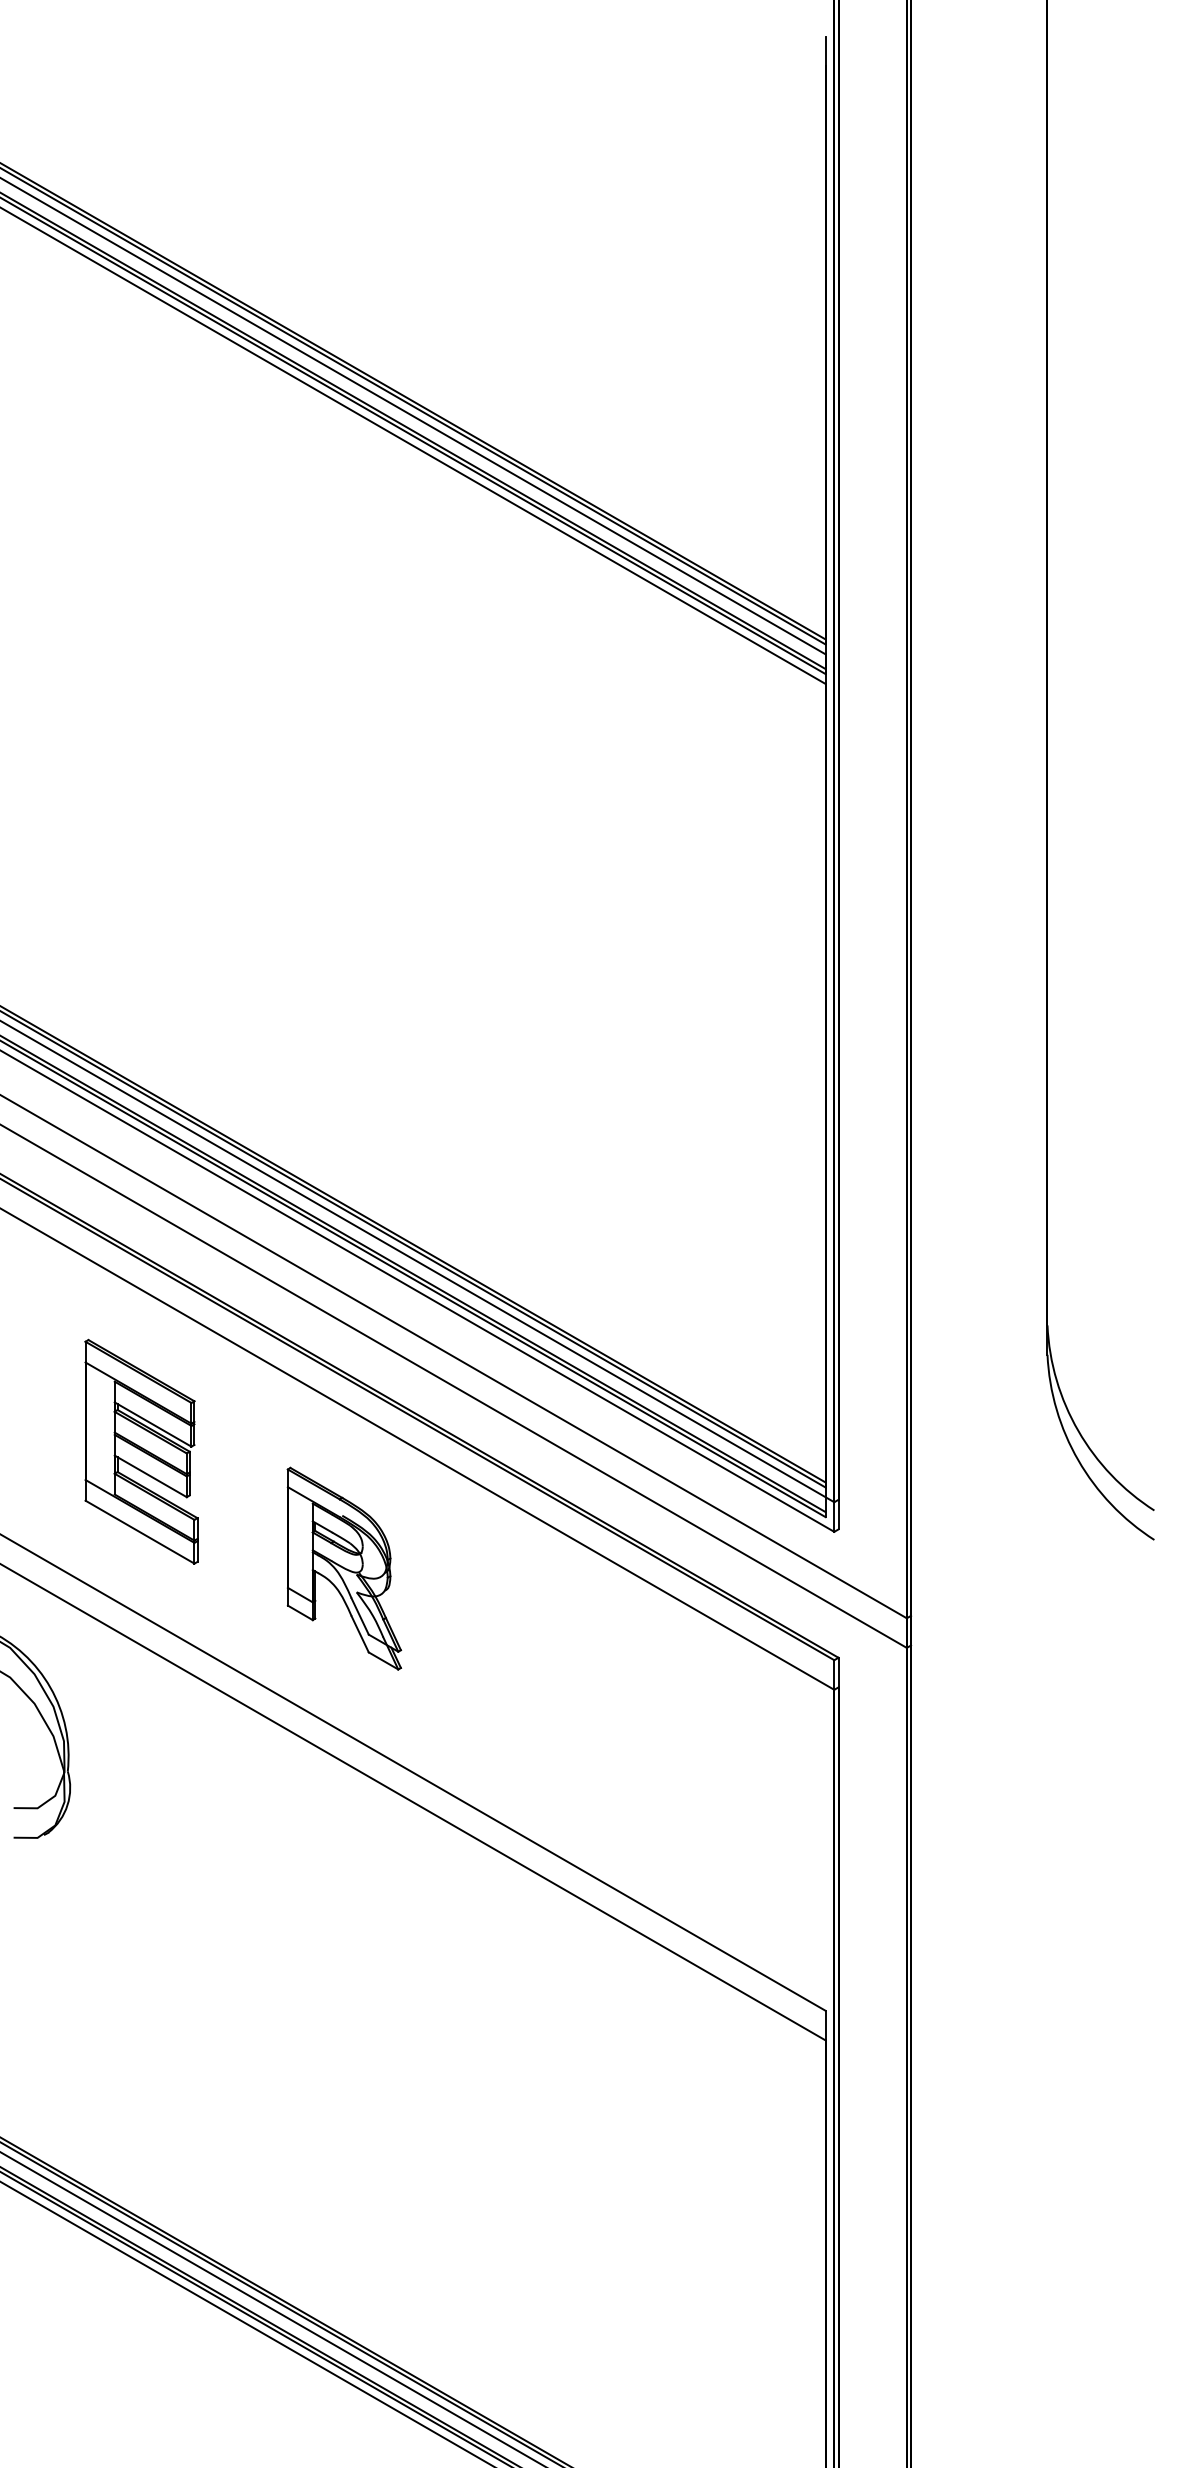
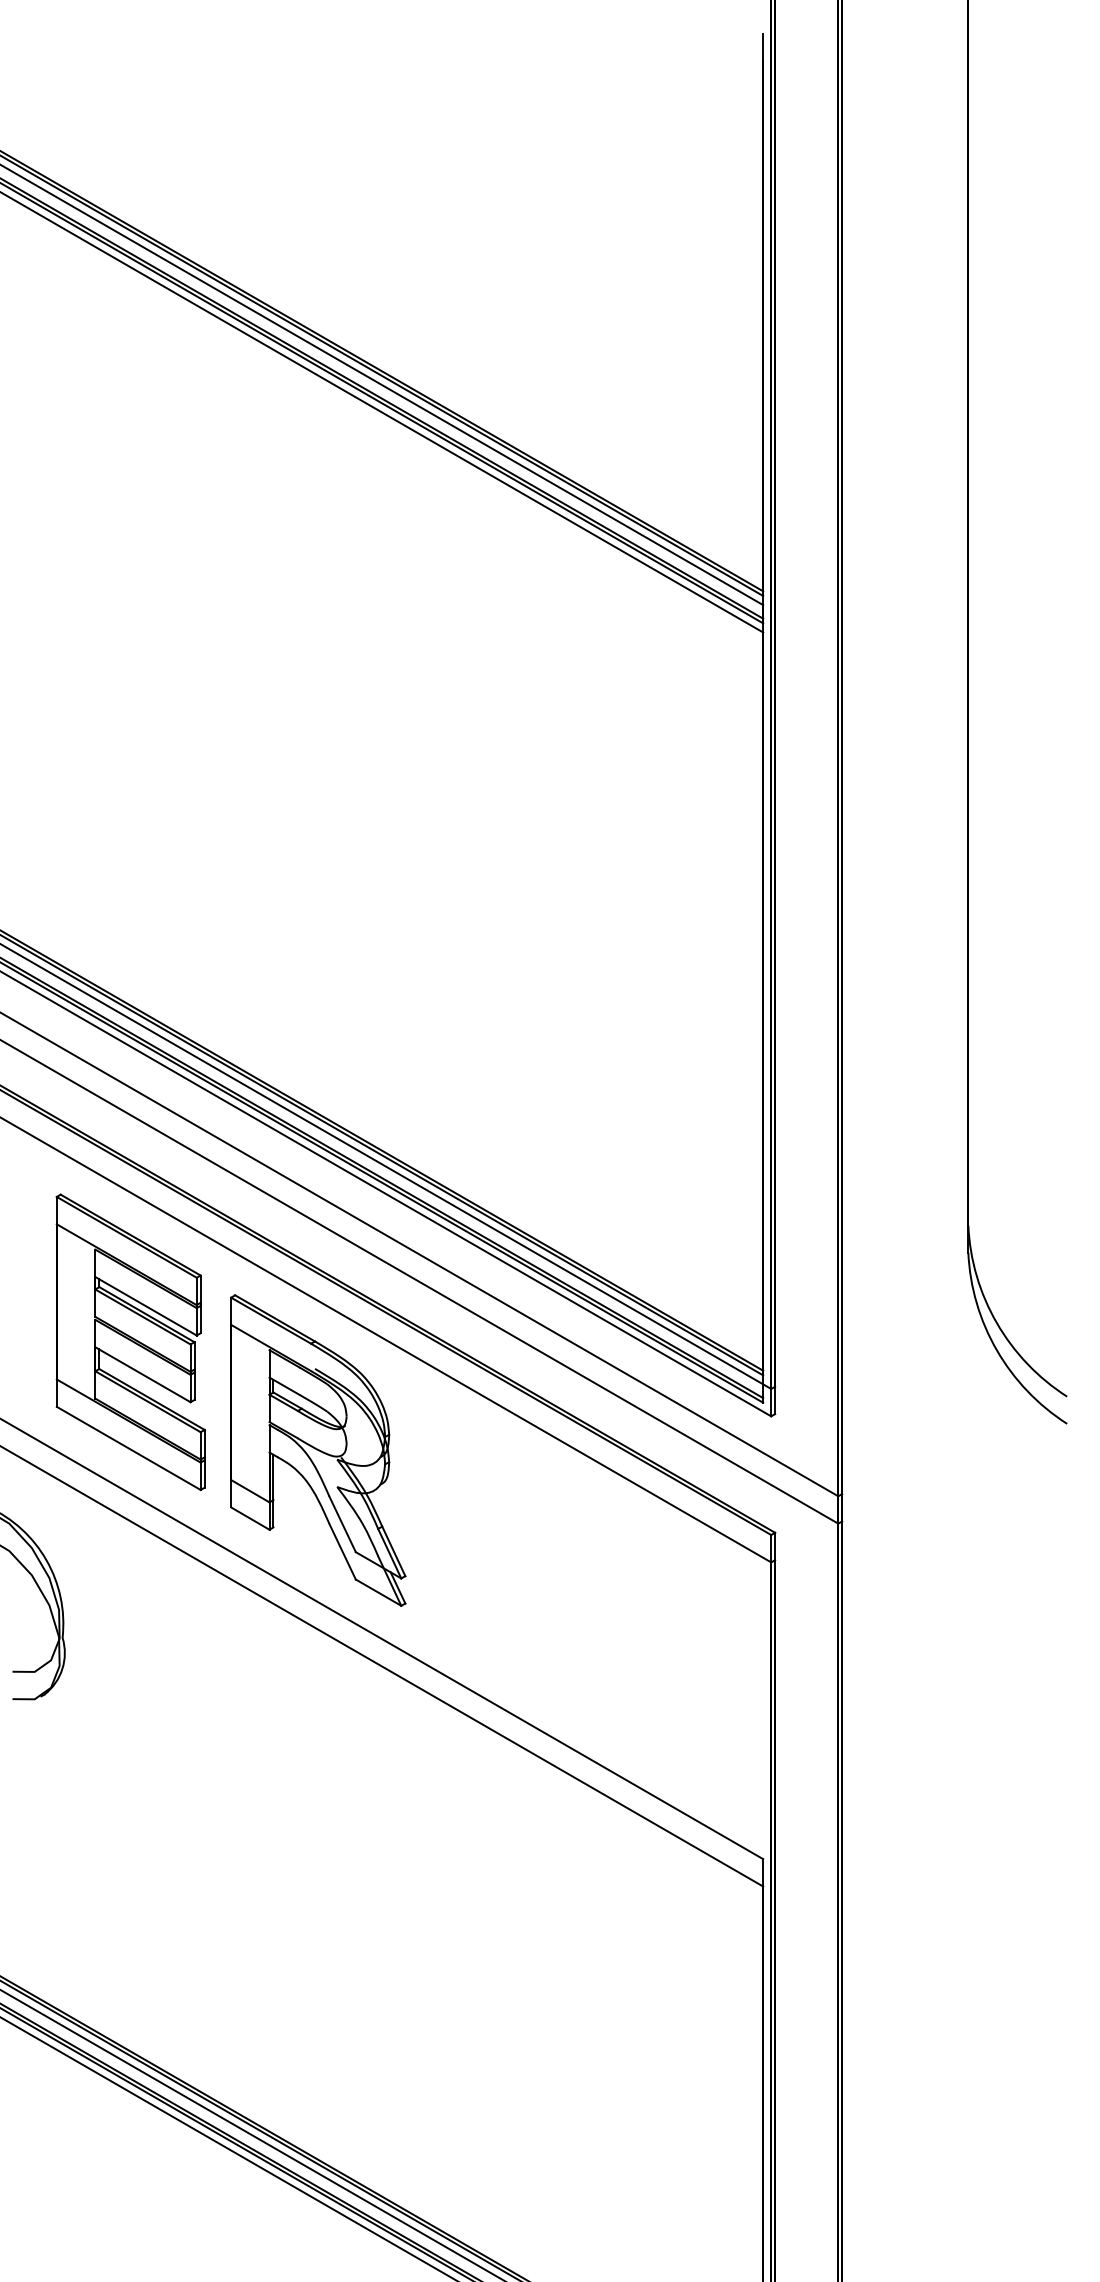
part: (141, 1451) -> (130, 1342), size x1.43
part: (344, 1568) -> (318, 1450), size x1.67

